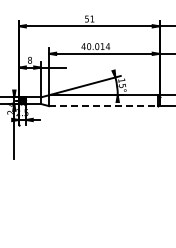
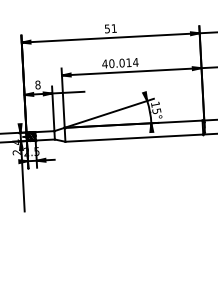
line: (104, 106) -> (135, 138), dashed -> solid

